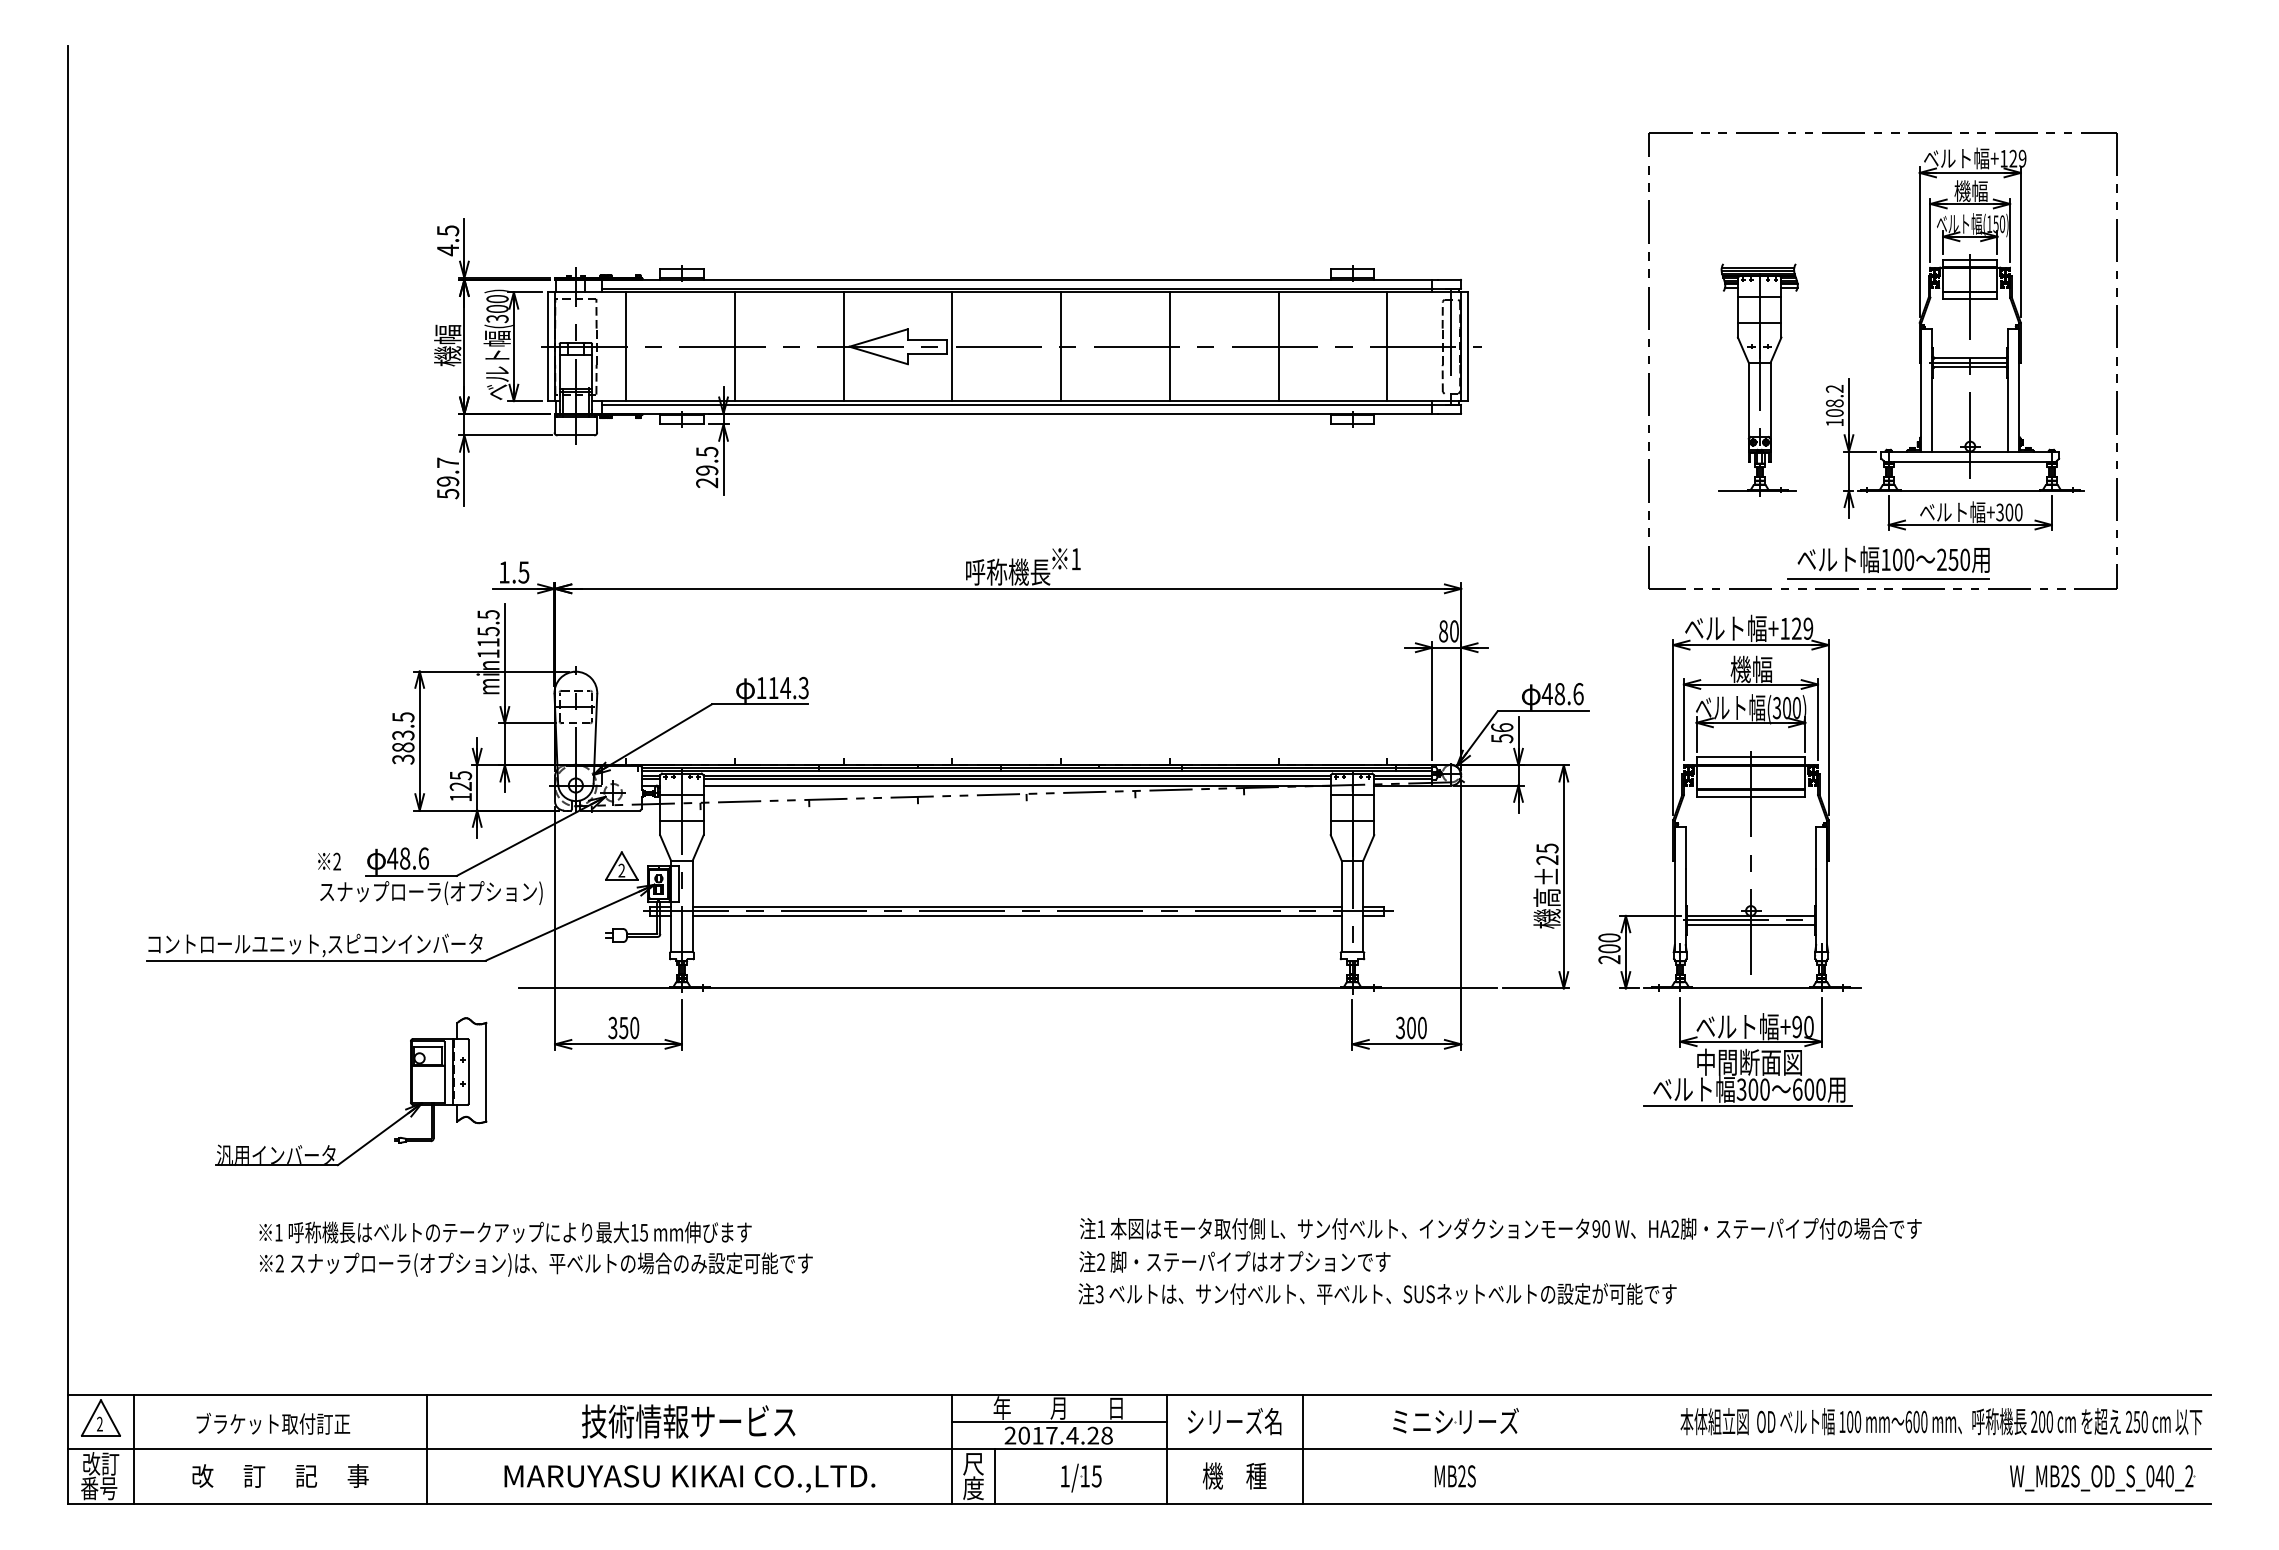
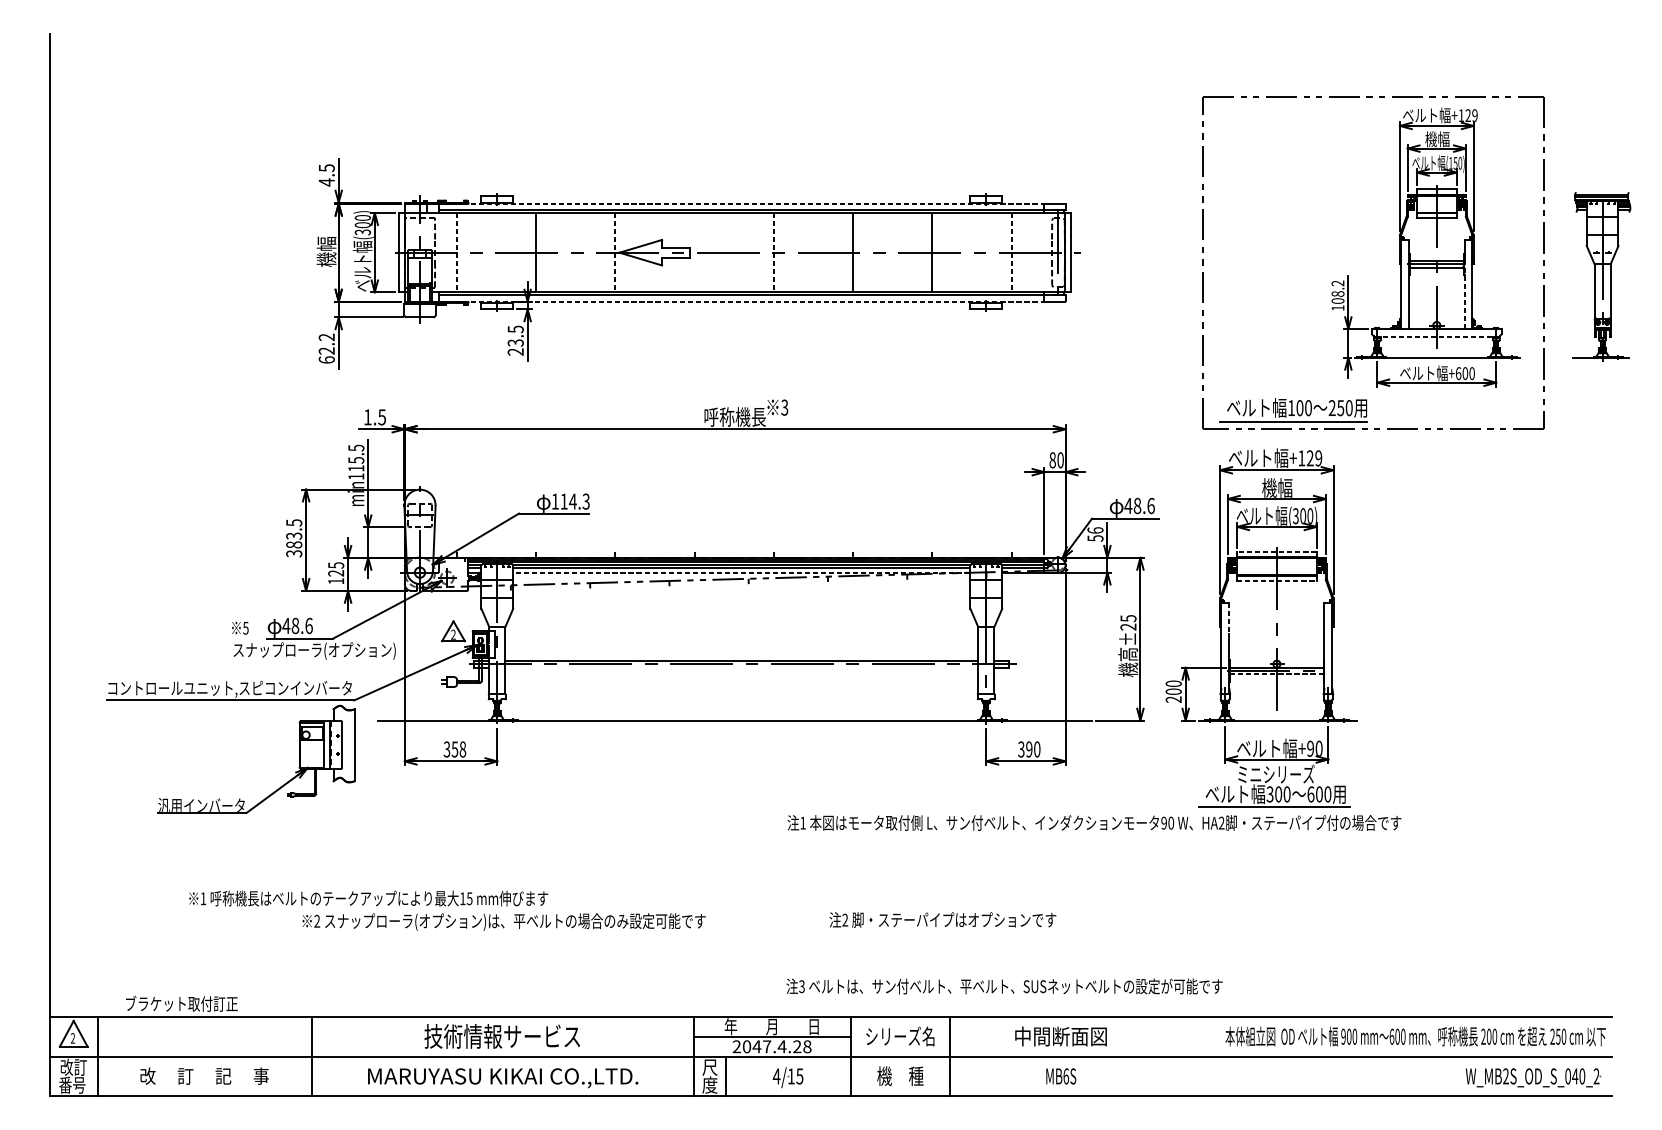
line: (1017, 279) -> (742, 203), solid -> dashed
line: (952, 346) -> (694, 252), removed
line: (626, 347) -> (456, 253), solid -> dashed
line: (843, 347) -> (615, 253), solid -> dashed
line: (1061, 347) -> (774, 253), solid -> dashed
line: (1387, 347) -> (1011, 253), solid -> dashed
part: (1758, 379) -> (1601, 276), moved
line: (2008, 403) -> (1464, 294), solid -> dashed
line: (1017, 413) -> (742, 301), solid -> dashed
line: (1970, 462) -> (1436, 337), solid -> dashed
text: (707, 470) -> (515, 342), 29.5 -> 23.5
text: (447, 478) -> (326, 348), 59.7 -> 62.2
text: (1999, 512) -> (1458, 373), +300 -> +600
text: (1075, 559) -> (784, 407), 1 -> 3
part: (1888, 562) -> (1293, 410), moved
line: (1750, 757) -> (1276, 552), solid -> dashed
line: (1017, 785) -> (742, 572), solid -> dashed
line: (1751, 797) -> (1277, 581), solid -> dashed
line: (1685, 848) -> (1229, 618), solid -> dashed
text: (336, 861) -> (245, 628), 2 -> 5
line: (1016, 915) -> (741, 667), removed
line: (1750, 924) -> (1276, 674), solid -> dashed
text: (634, 1027) -> (462, 749), 350 -> 358
text: (1411, 1028) -> (1029, 749), 300 -> 390
text: (1749, 1061) -> (1275, 773), 中間断面図 -> ミニシリーズ
part: (381, 1131) -> (278, 788), moved
text: (1500, 1228) -> (1094, 822), moved
text: (1234, 1261) -> (942, 919), moved
text: (535, 1264) -> (503, 921), moved
text: (1377, 1293) -> (1004, 986), moved
text: (1455, 1421) -> (1061, 1036), ミニシリーズ -> 中間断面図
text: (1842, 1421) -> (1343, 1036), 100 -> 900
text: (273, 1423) -> (182, 1003), moved
text: (1037, 1435) -> (756, 1046), 2017.4.28 -> 2047.4.28
text: (1064, 1476) -> (776, 1076), 1/15 -> 4/15
text: (1461, 1476) -> (1065, 1076), MB2S -> MB6S

